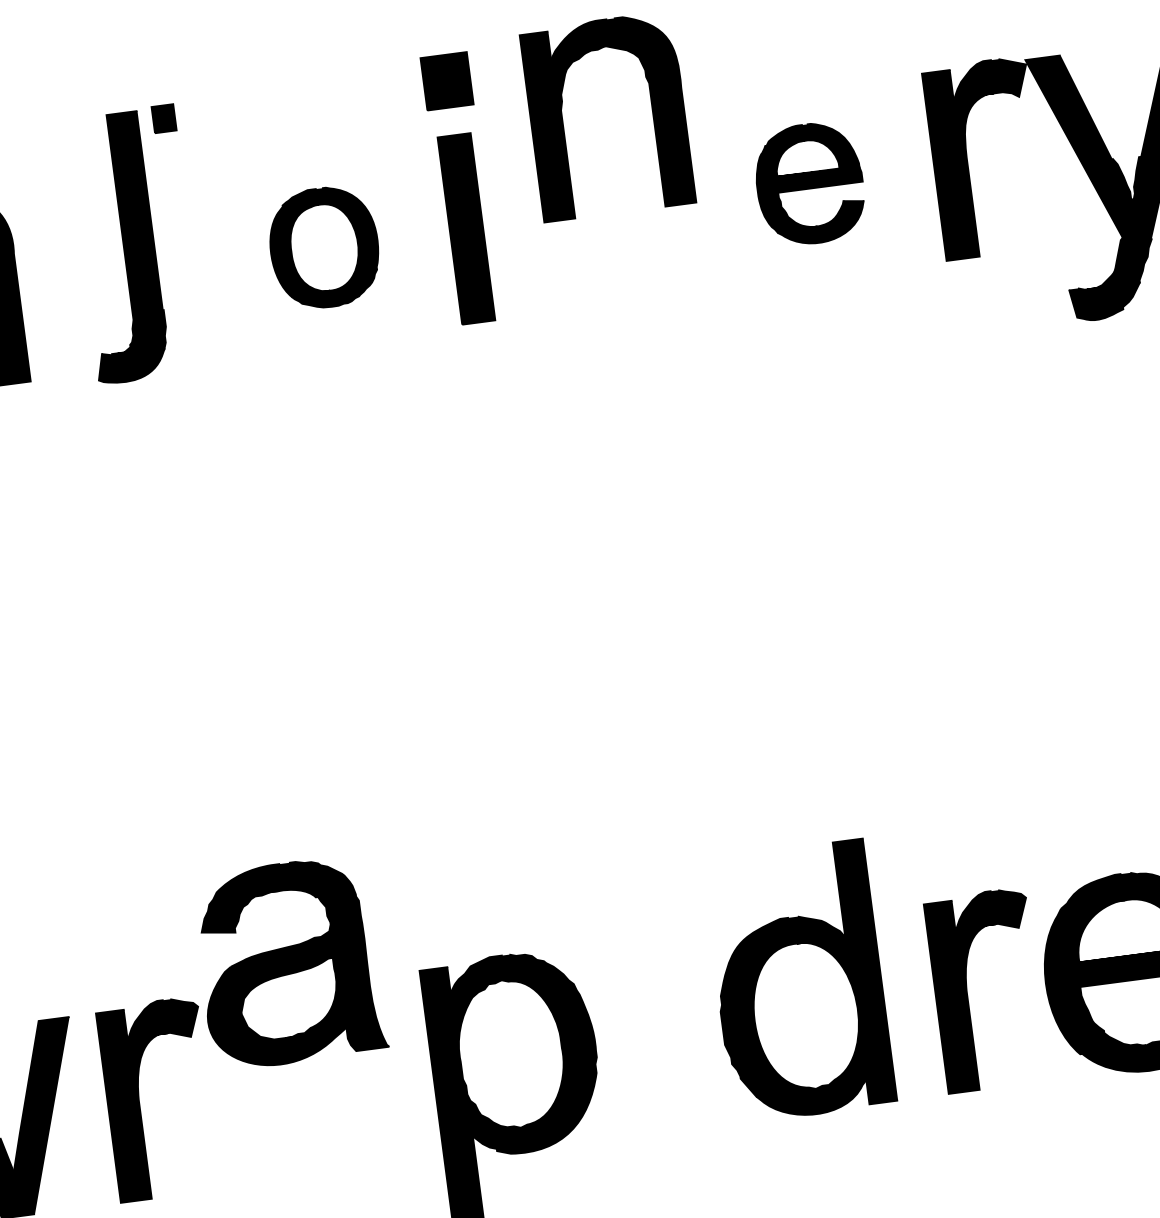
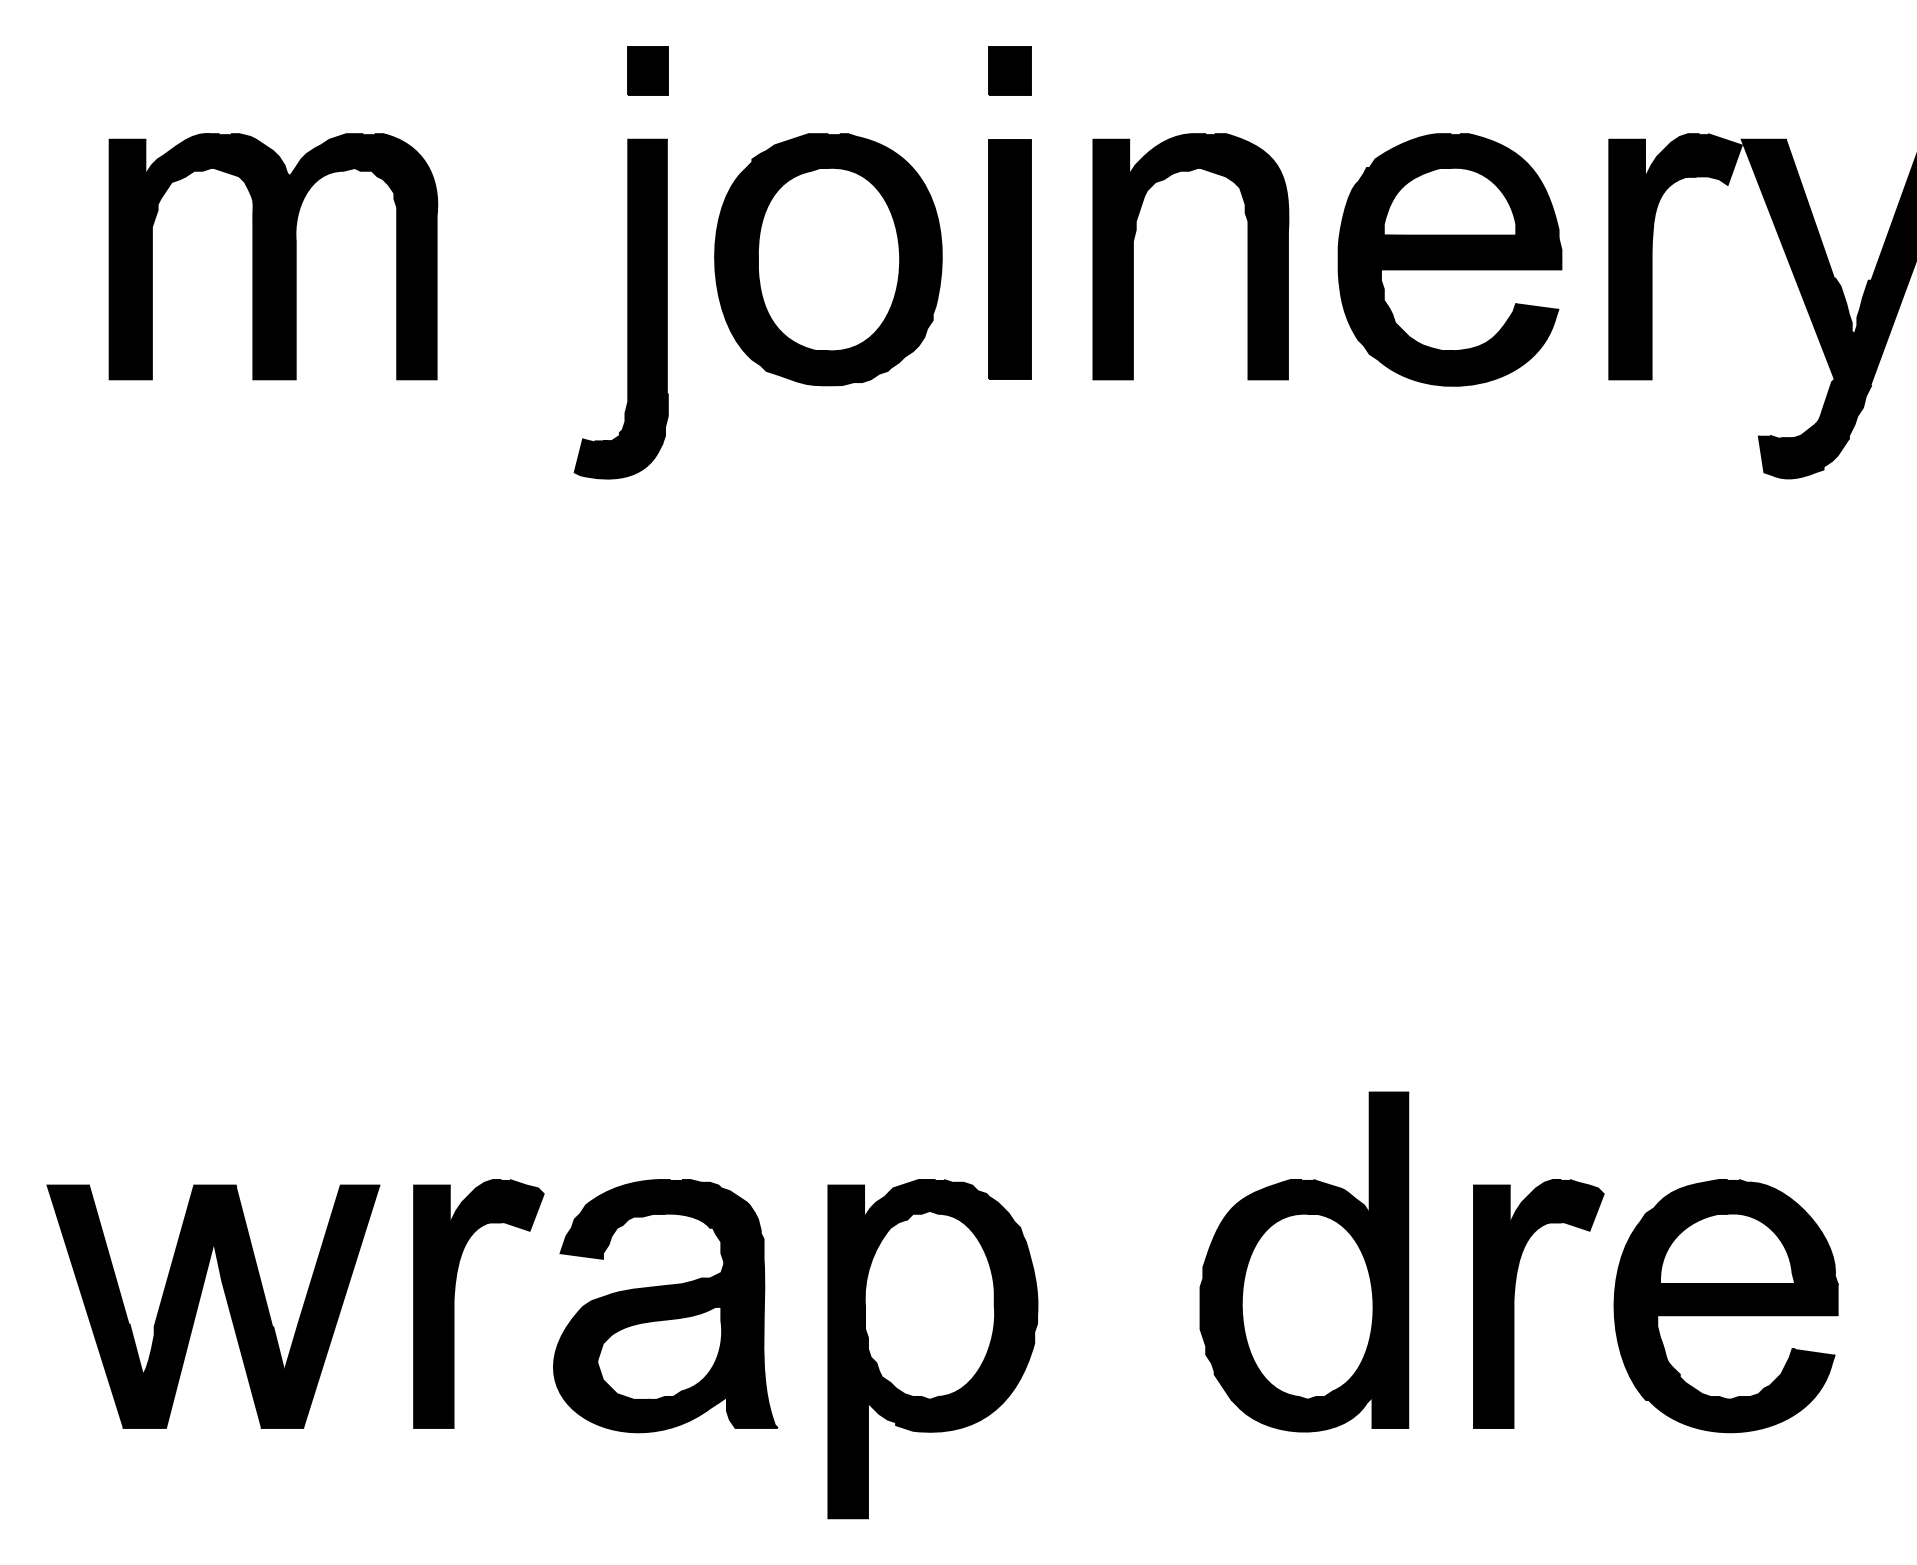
part: (446, 81) -> (1009, 70), size x0.71
part: (163, 118) -> (647, 70), size x1.43
part: (563, 122) -> (1133, 256), moved
part: (809, 183) -> (1449, 259), size x1.67
part: (123, 247) -> (627, 308), moved
part: (324, 247) -> (828, 259), size x1.67
part: (289, 963) -> (665, 1306), moved

